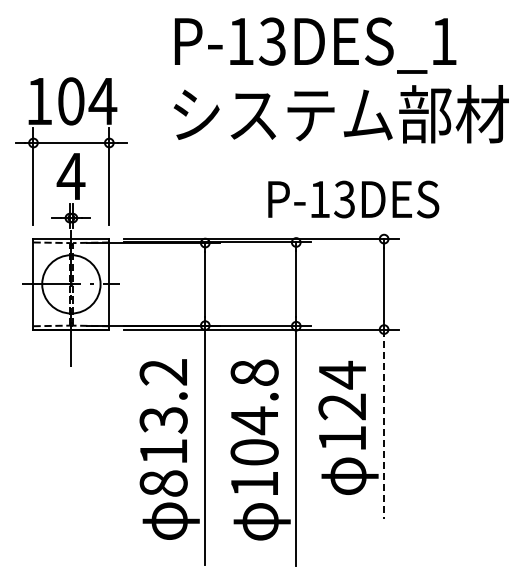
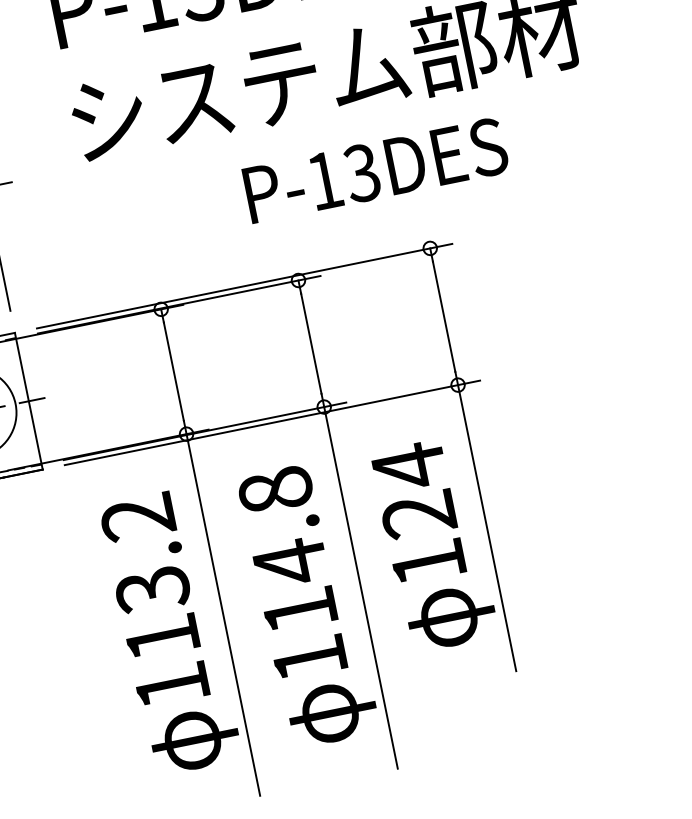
text: (353, 199) -> (375, 170), moved
line: (384, 424) -> (487, 528), dashed -> solid
text: (254, 452) -> (299, 610), 104.8 -> 114.8
text: (163, 483) -> (171, 685), 813.2 -> 113.2

